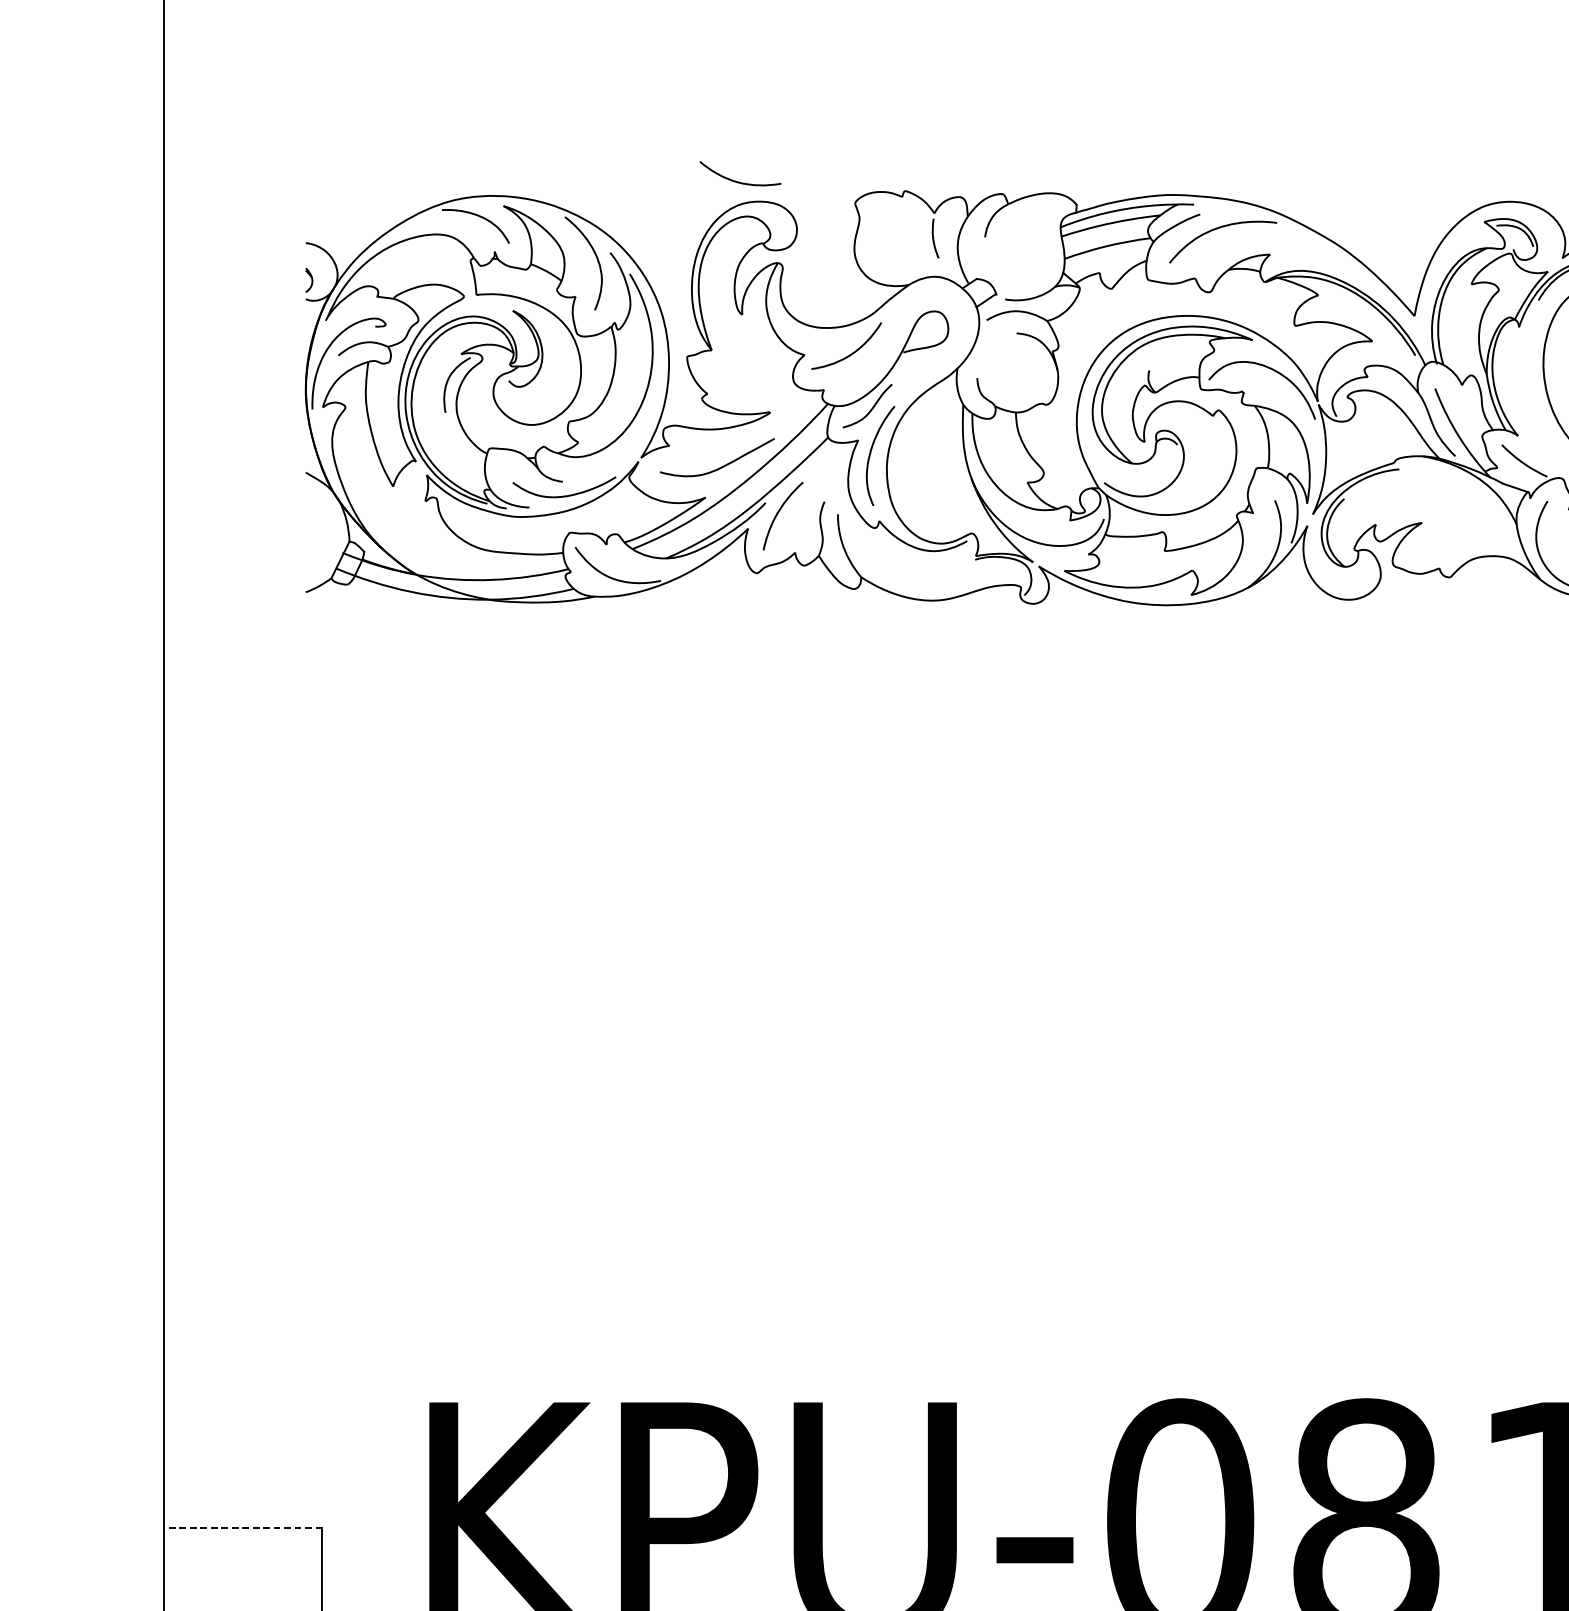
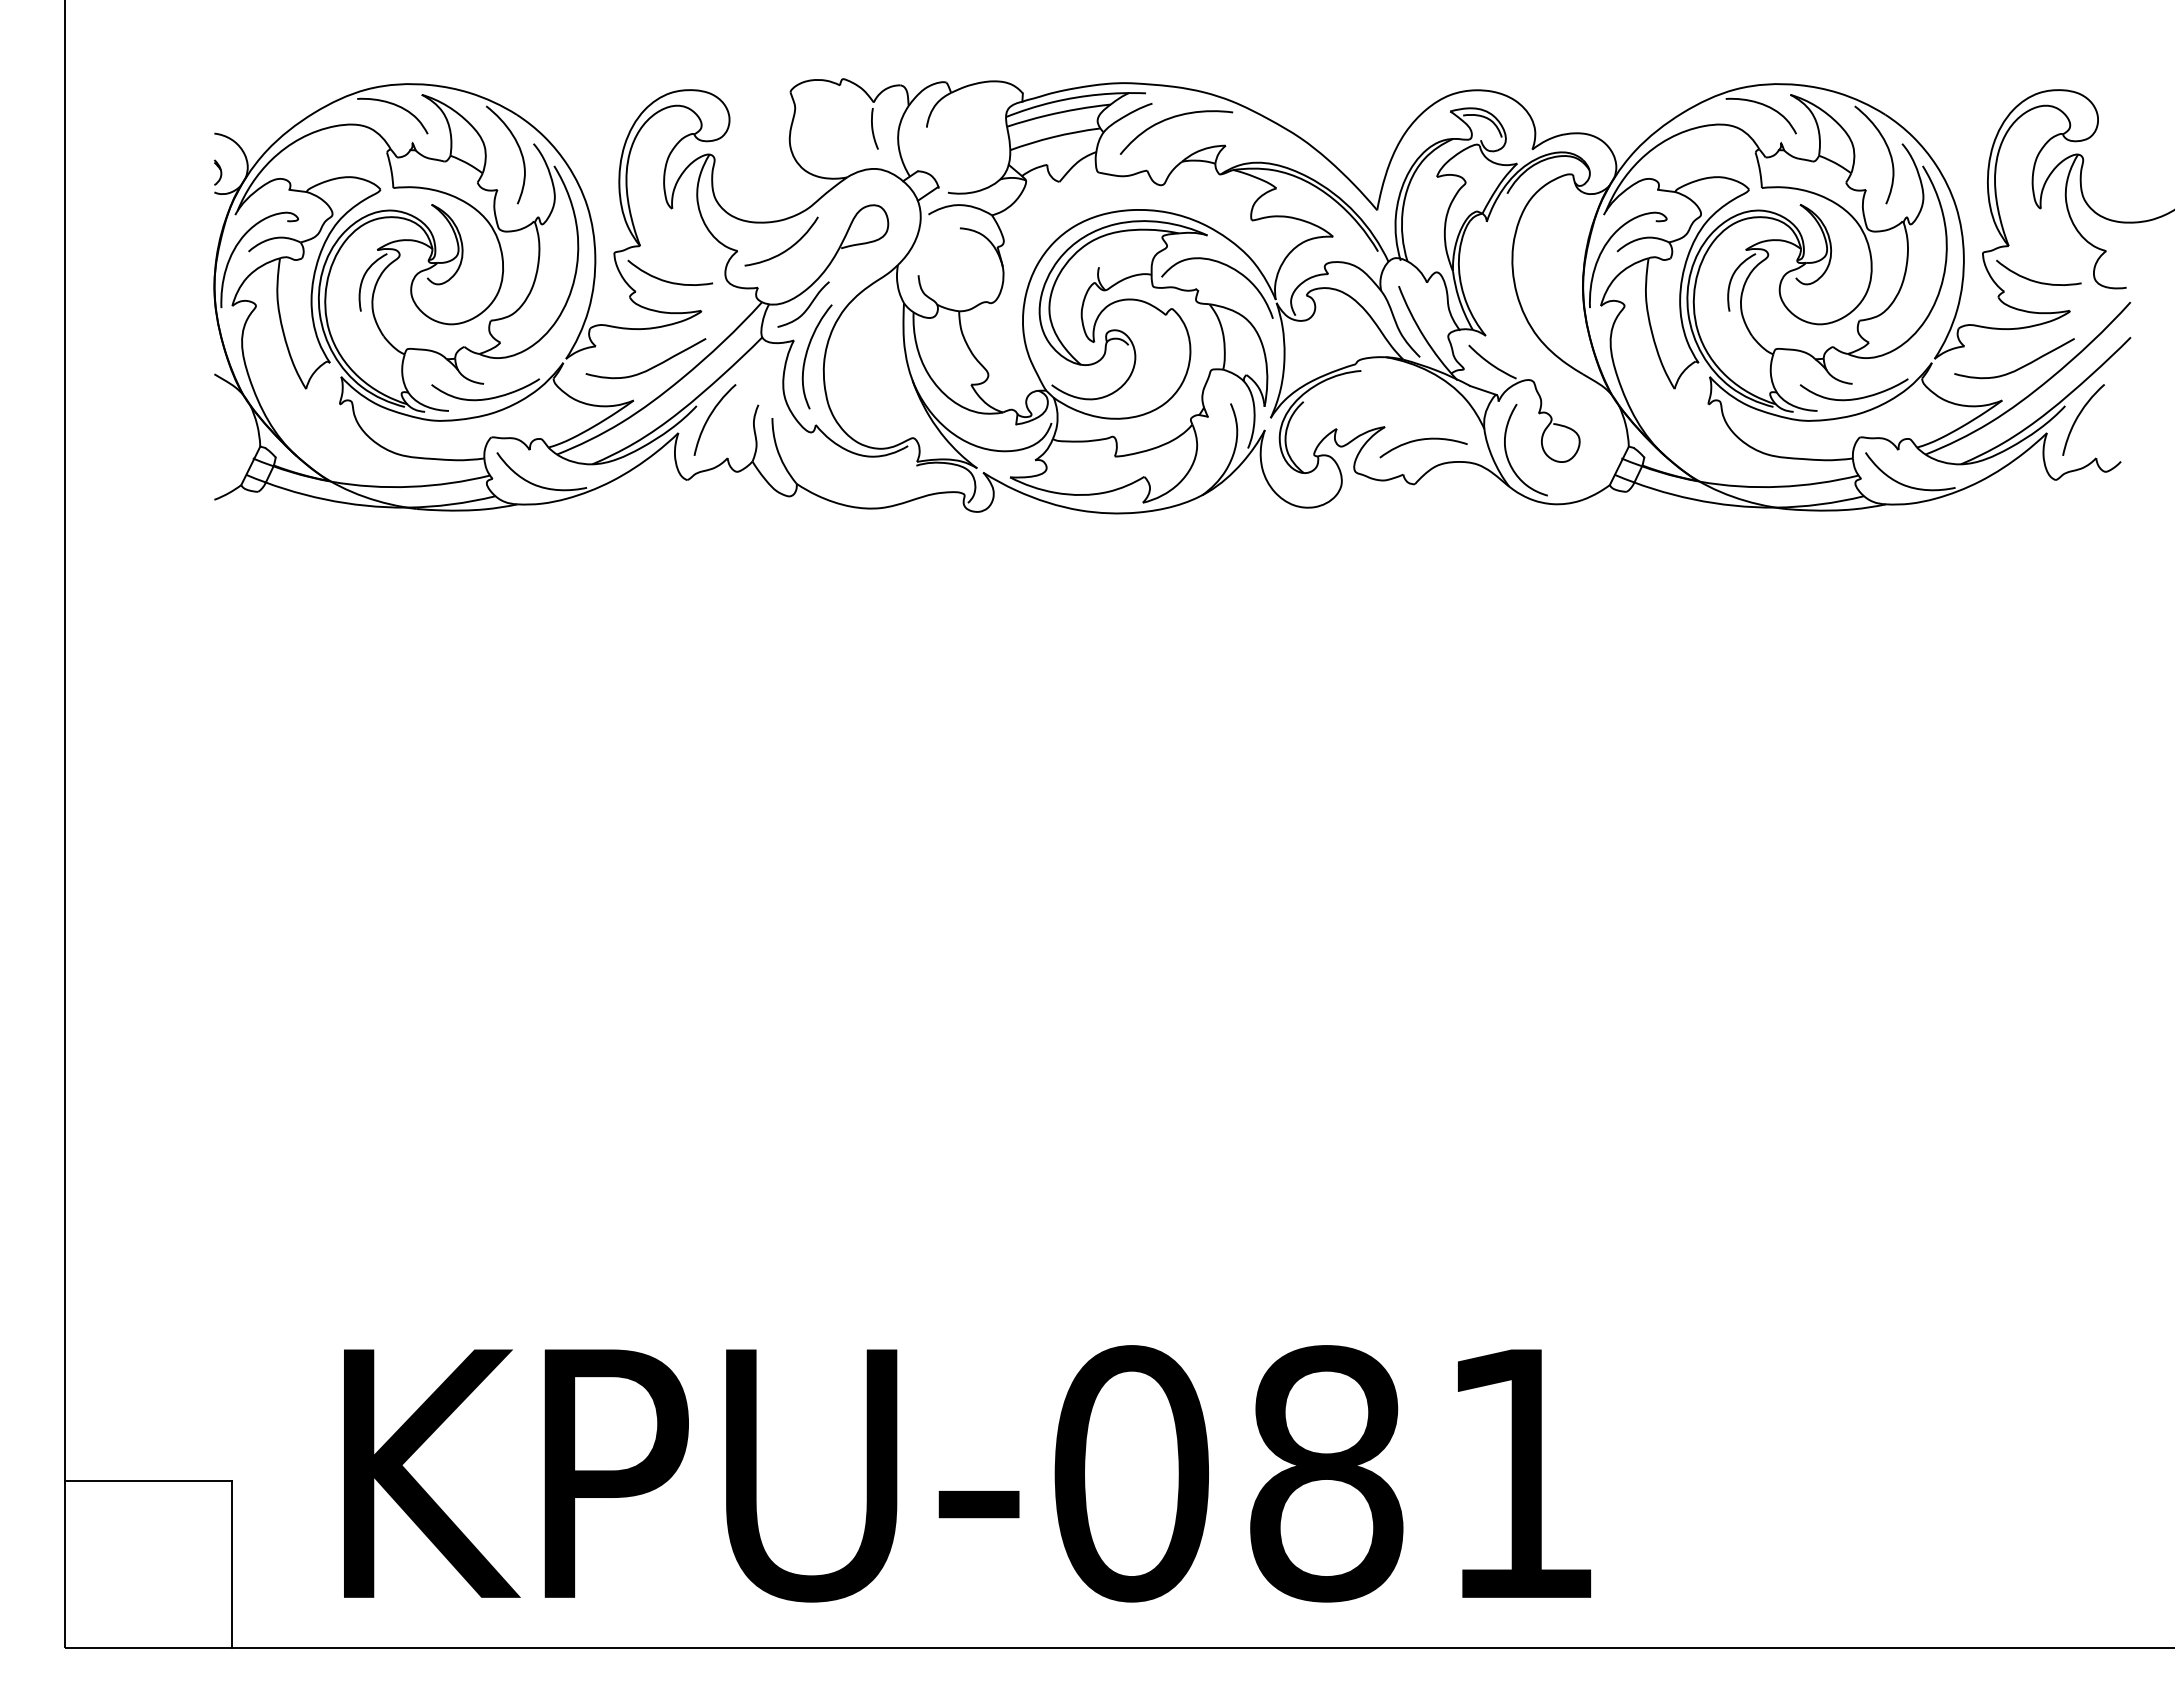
curve: (737, 181) -> (667, 280), moved
curve: (1458, 535) -> (1423, 440), added
line: (242, 1528) -> (148, 1481), dashed -> solid

